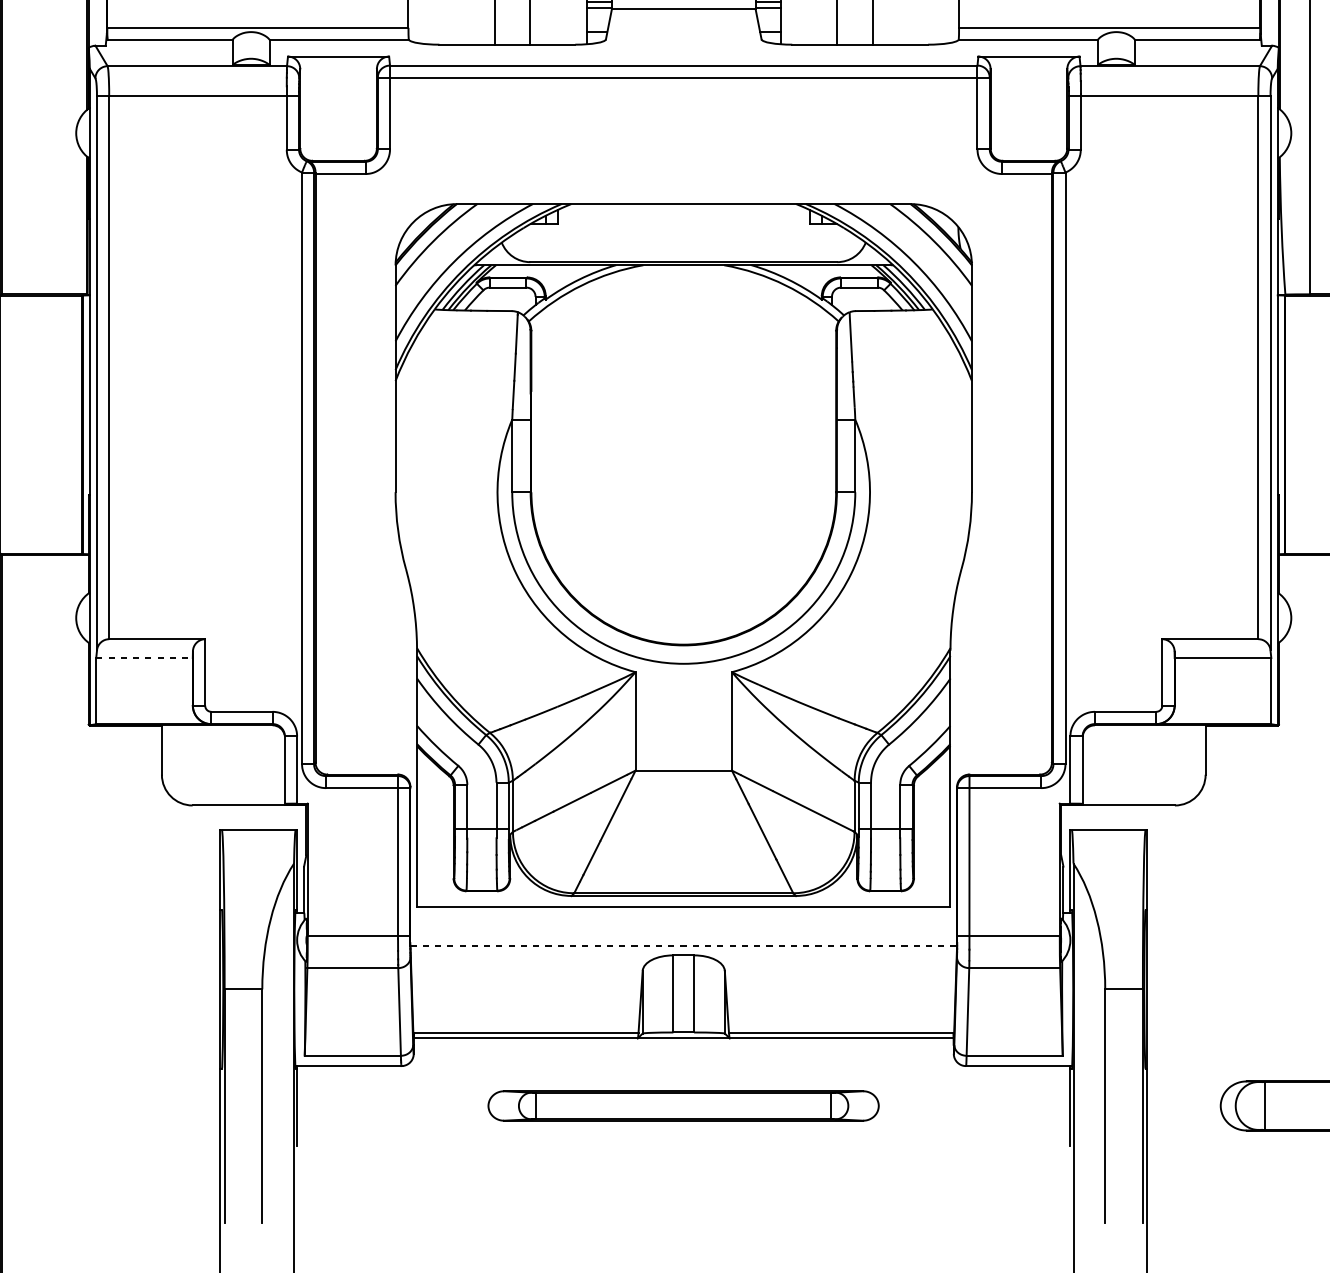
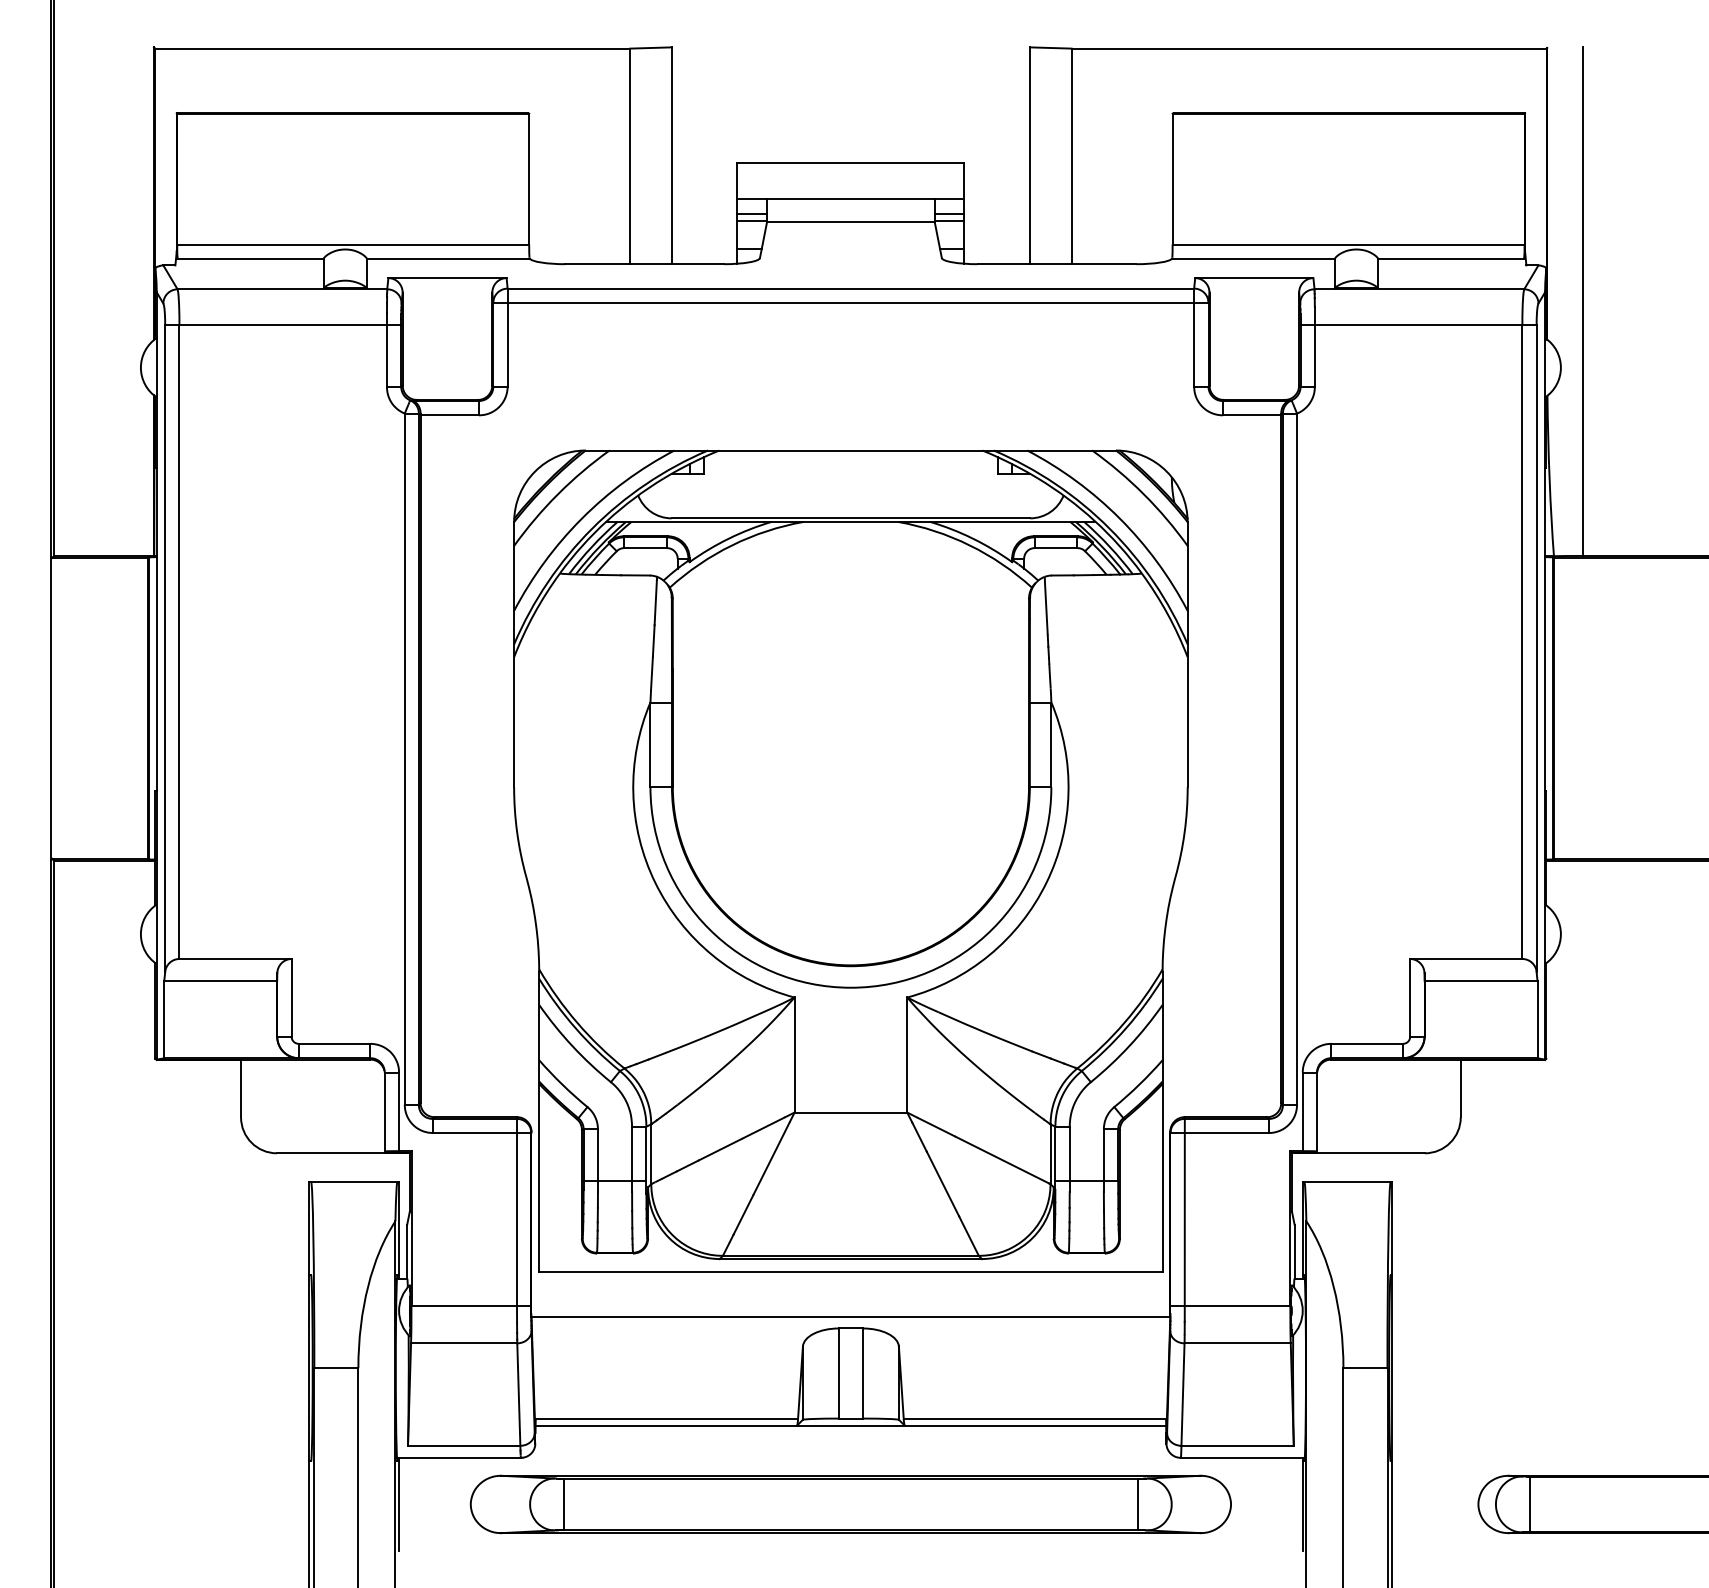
line: (145, 657) -> (221, 980), dashed -> solid
line: (684, 945) -> (851, 1317), dashed -> solid
part: (683, 1106) -> (850, 1504), size x1.67

